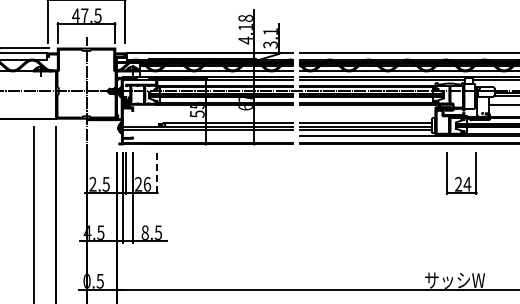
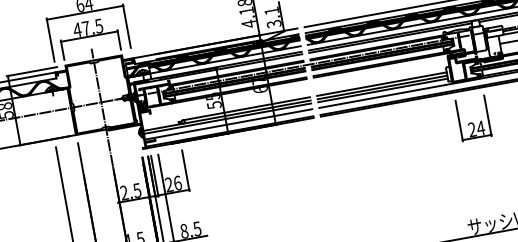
line: (207, 135) -> (228, 124), added
line: (157, 173) -> (185, 170), dashed -> solid
part: (461, 173) -> (473, 118), moved

